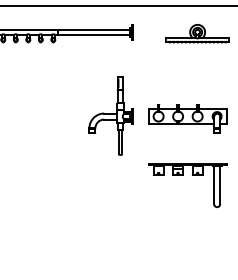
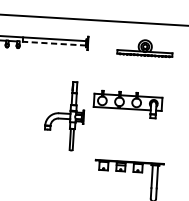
line: (92, 34) -> (52, 43), solid -> dashed
part: (187, 118) -> (127, 104), moved

